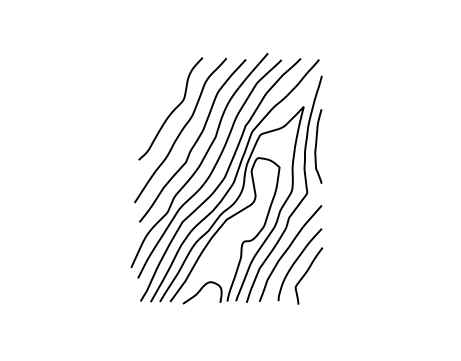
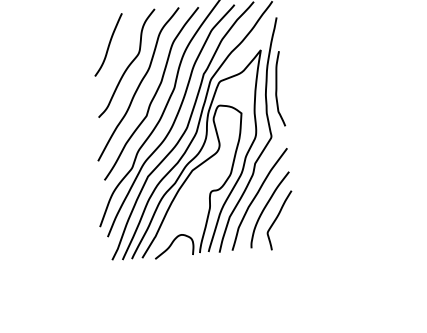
curve: (154, 89) -> (108, 45), added

